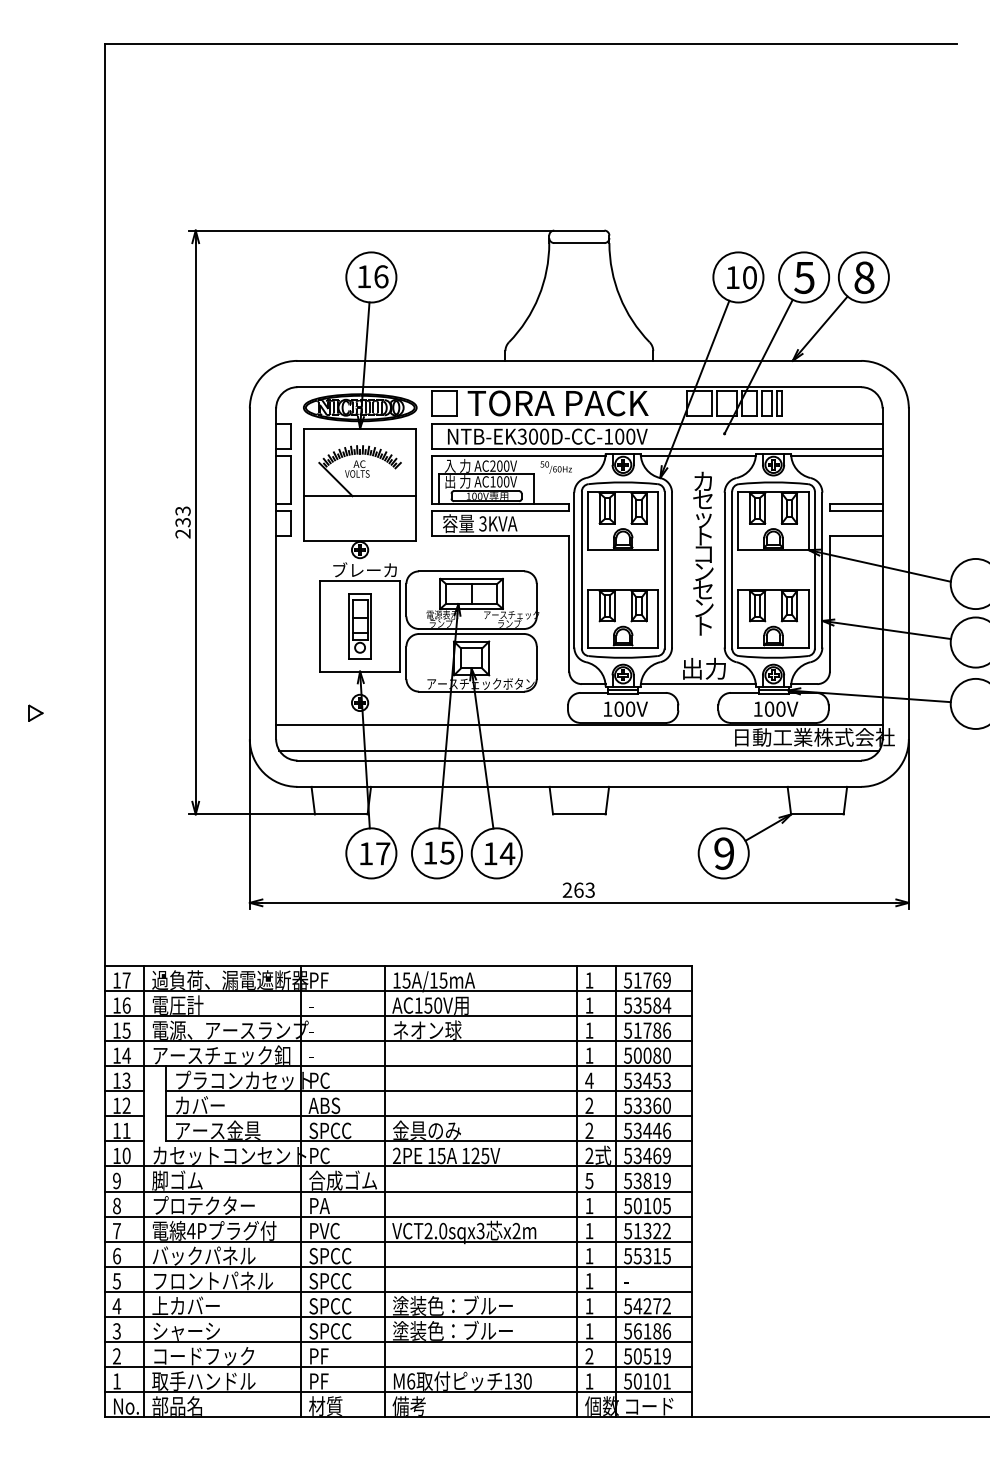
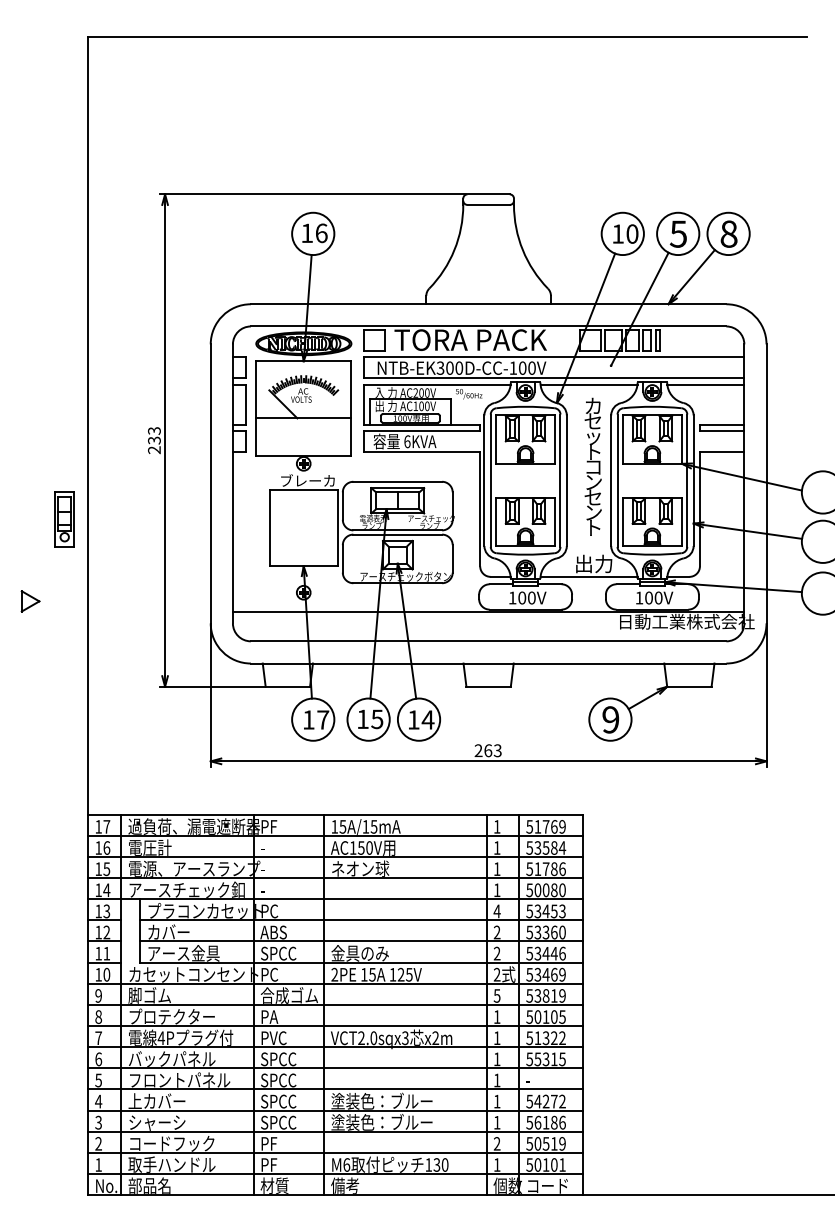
text: (483, 523) -> (407, 441), 3KVA -> 6KVA
part: (359, 626) -> (64, 519), moved
part: (34, 713) -> (29, 601), size x1.6
line: (579, 750) -> (488, 632), removed

